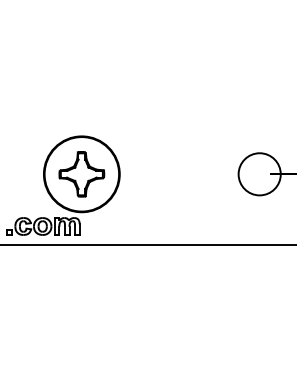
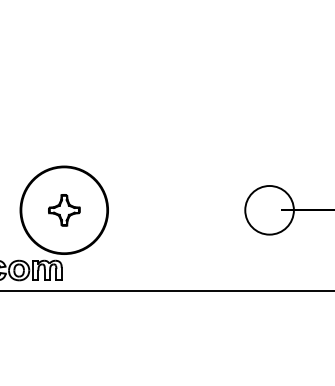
part: (81, 174) -> (63, 210), size x0.6

